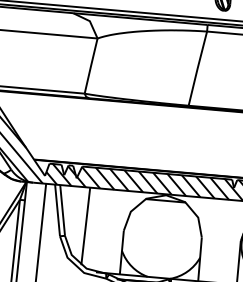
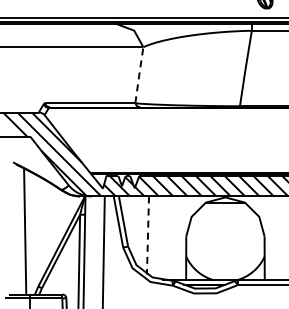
line: (91, 66) -> (139, 75), solid -> dashed
line: (85, 226) -> (147, 235), solid -> dashed

